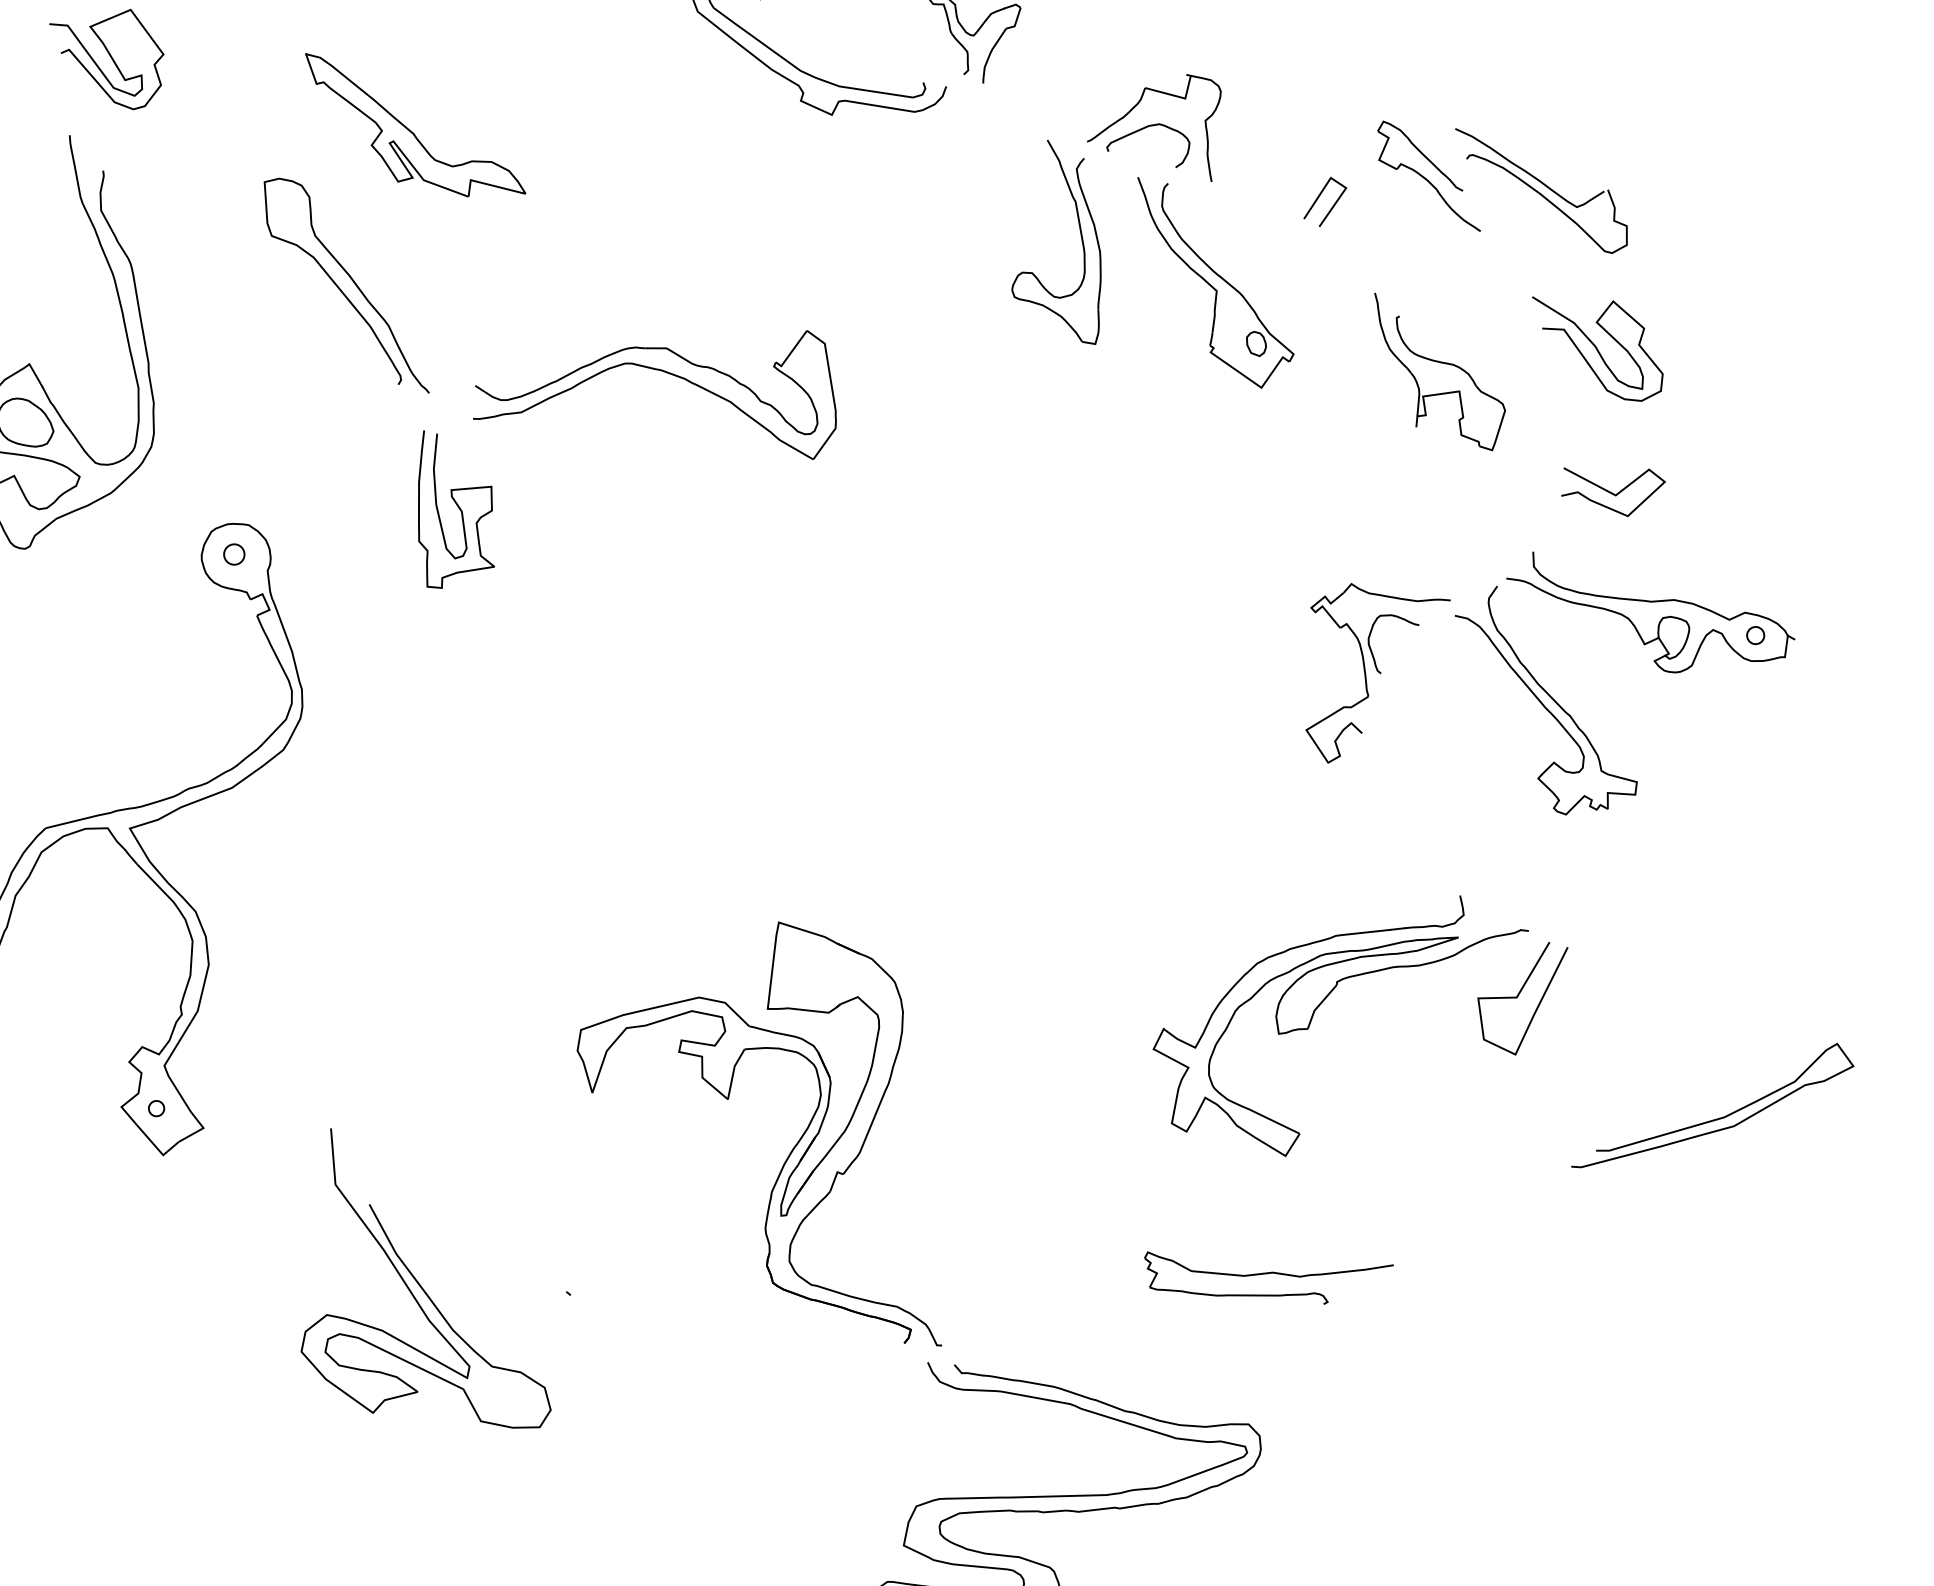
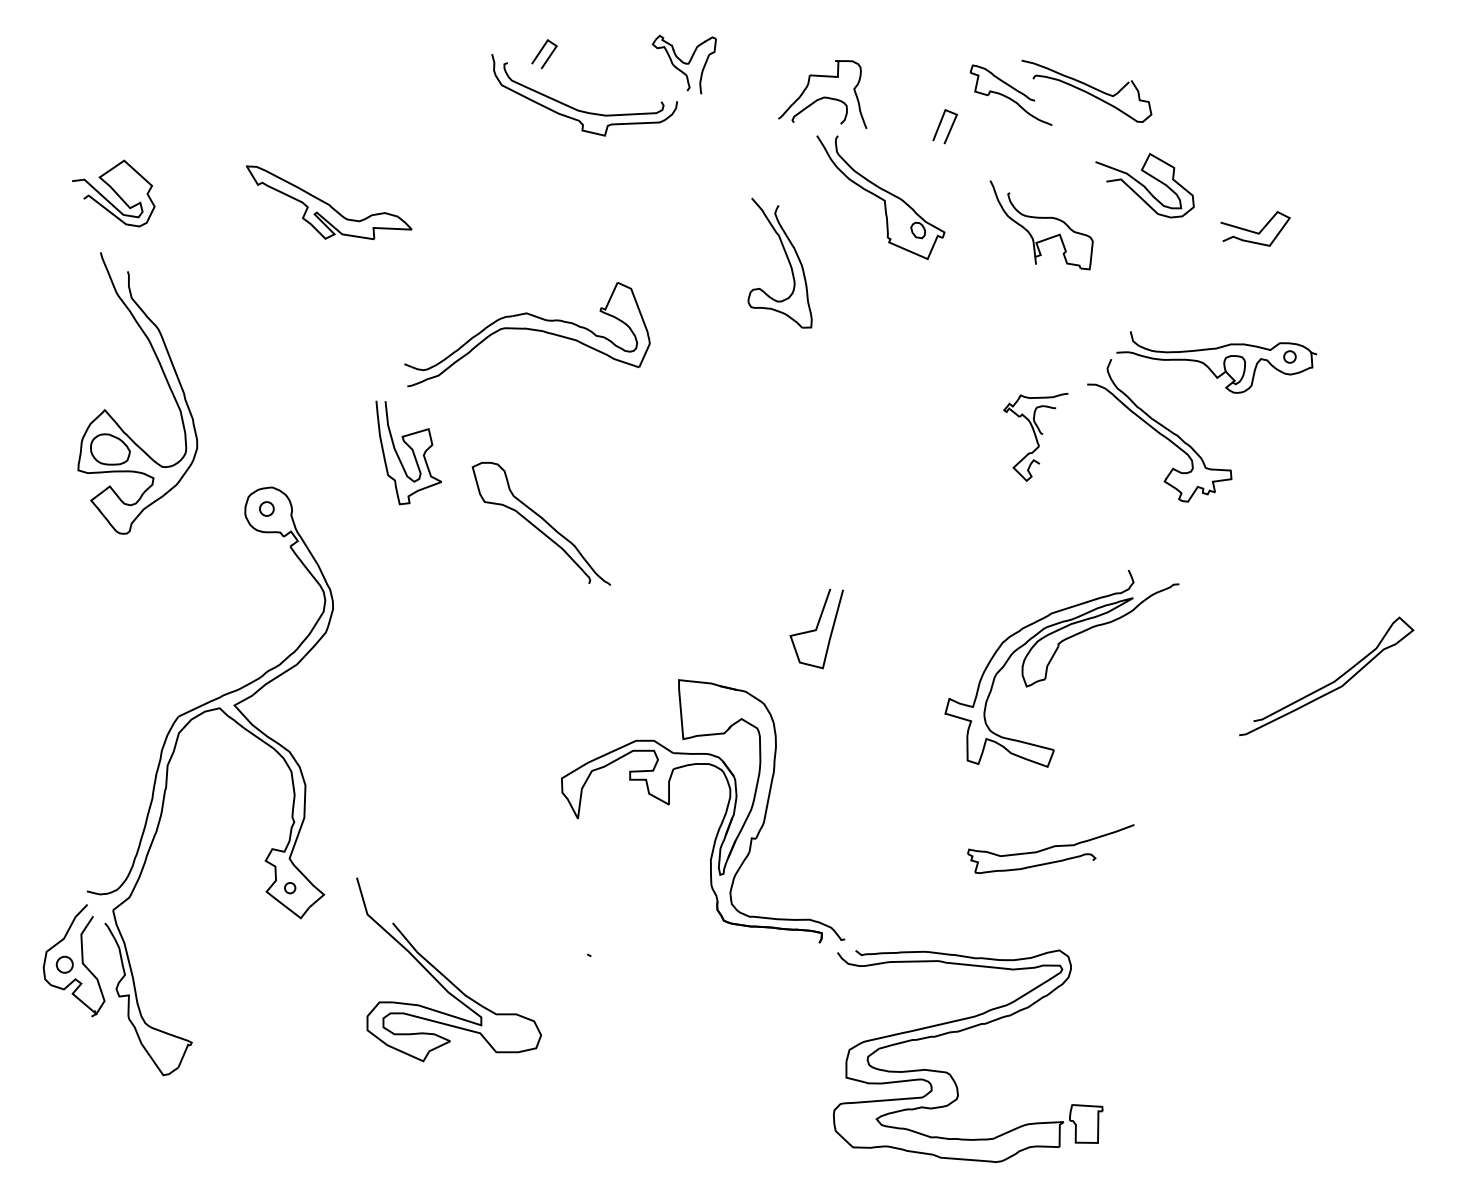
part: (1080, 240) -> (787, 260), moved
curve: (351, 279) -> (543, 520), moved
curve: (1611, 491) -> (1255, 231), moved
part: (1364, 677) -> (1035, 437), size x0.7
curve: (1517, 995) -> (816, 628), moved
curve: (427, 1293) -> (443, 974), moved

